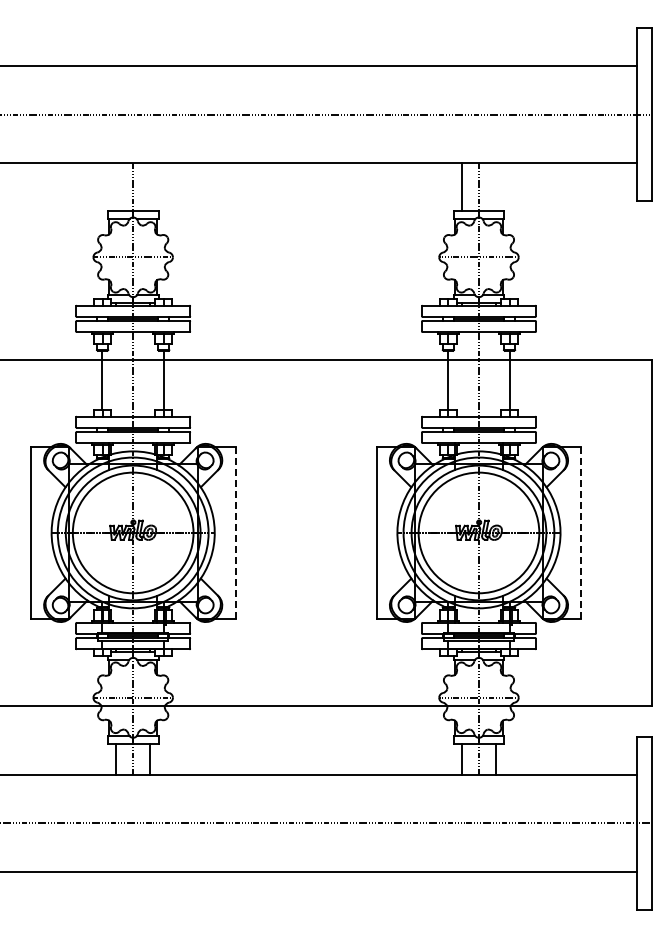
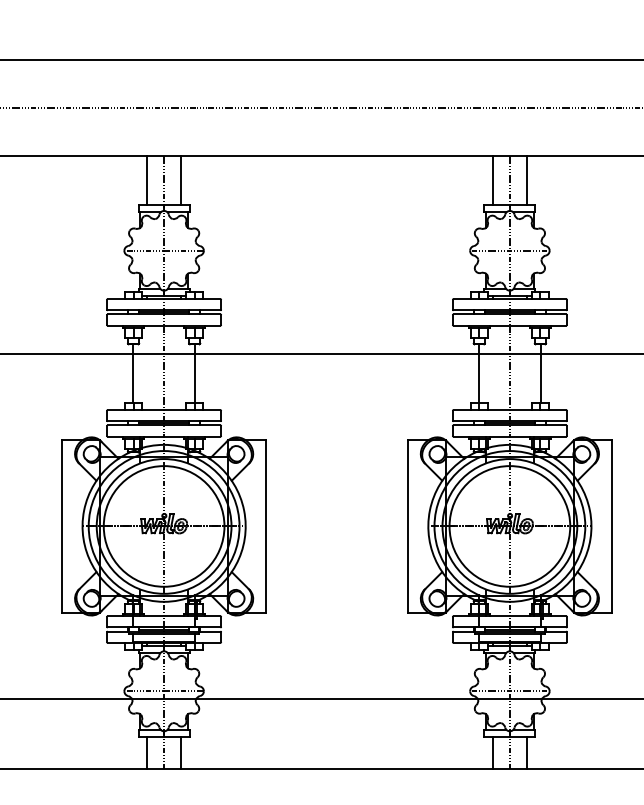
line: (116, 186) -> (147, 179), added
line: (149, 186) -> (180, 179), added
line: (495, 186) -> (526, 179), added
line: (235, 532) -> (266, 525), dashed -> solid
line: (581, 532) -> (612, 525), dashed -> solid

